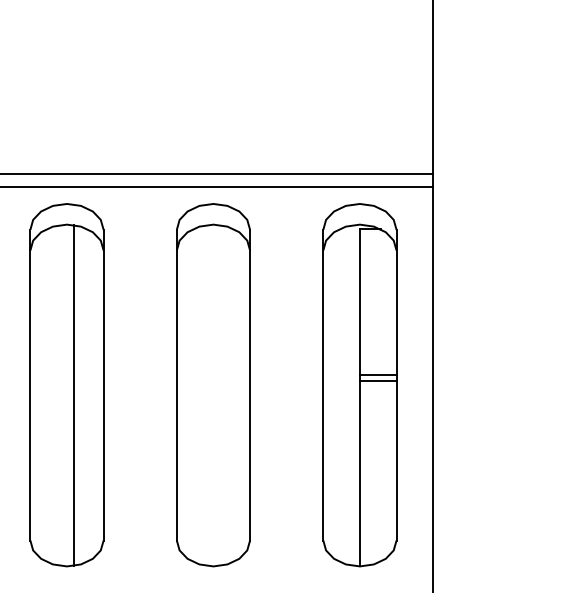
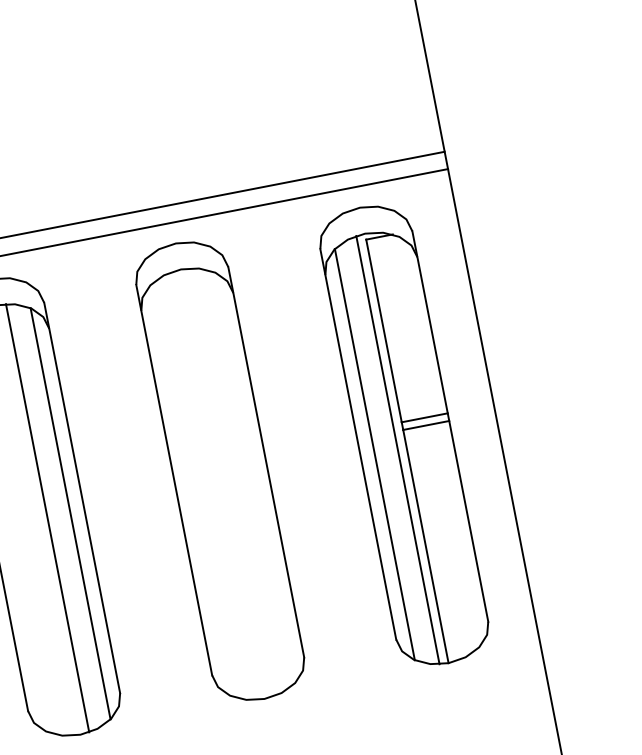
line: (92, 395) -> (70, 513), added
line: (334, 395) -> (374, 454), added
line: (352, 395) -> (397, 450), added

